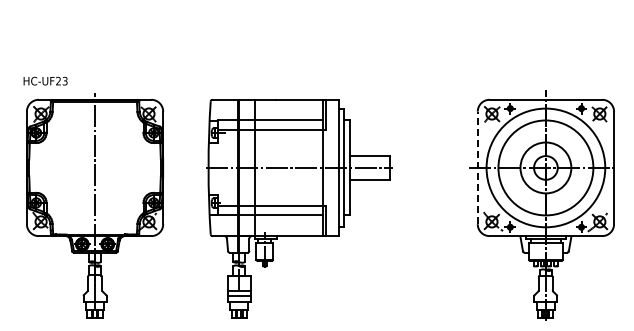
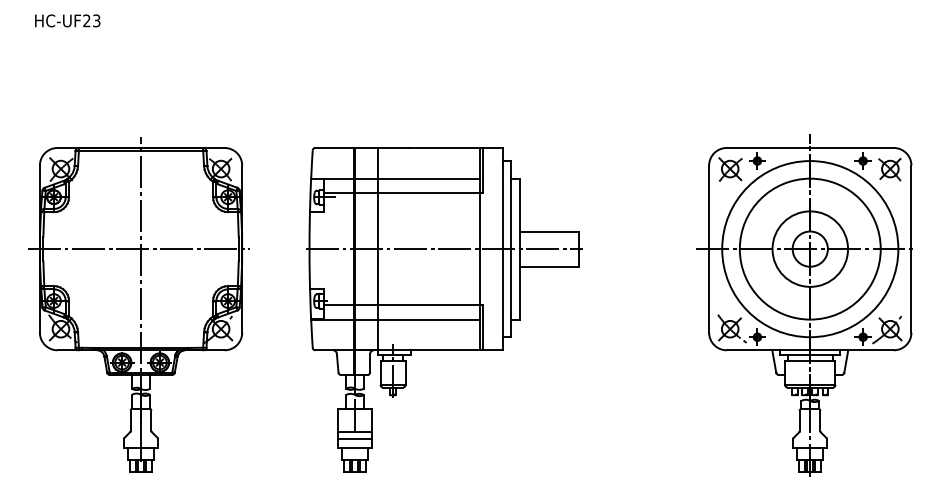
text: (45, 80) -> (67, 19), moved
line: (93, 167) -> (138, 248), added
line: (477, 167) -> (708, 248), dashed -> solid

